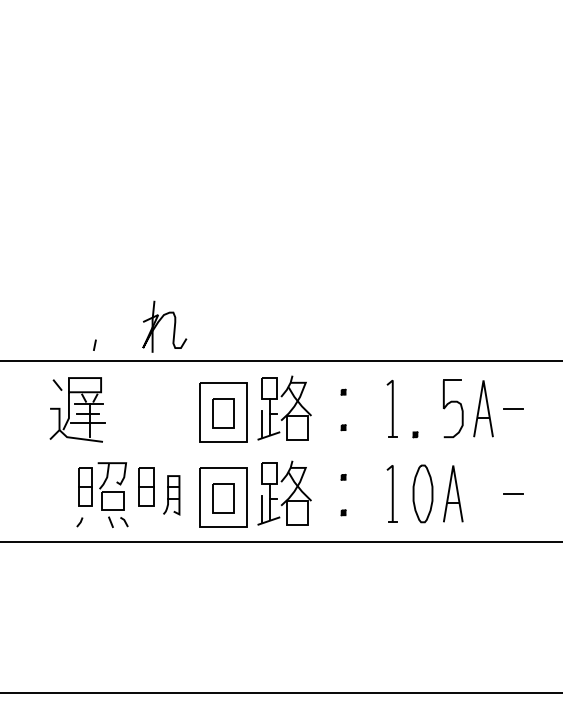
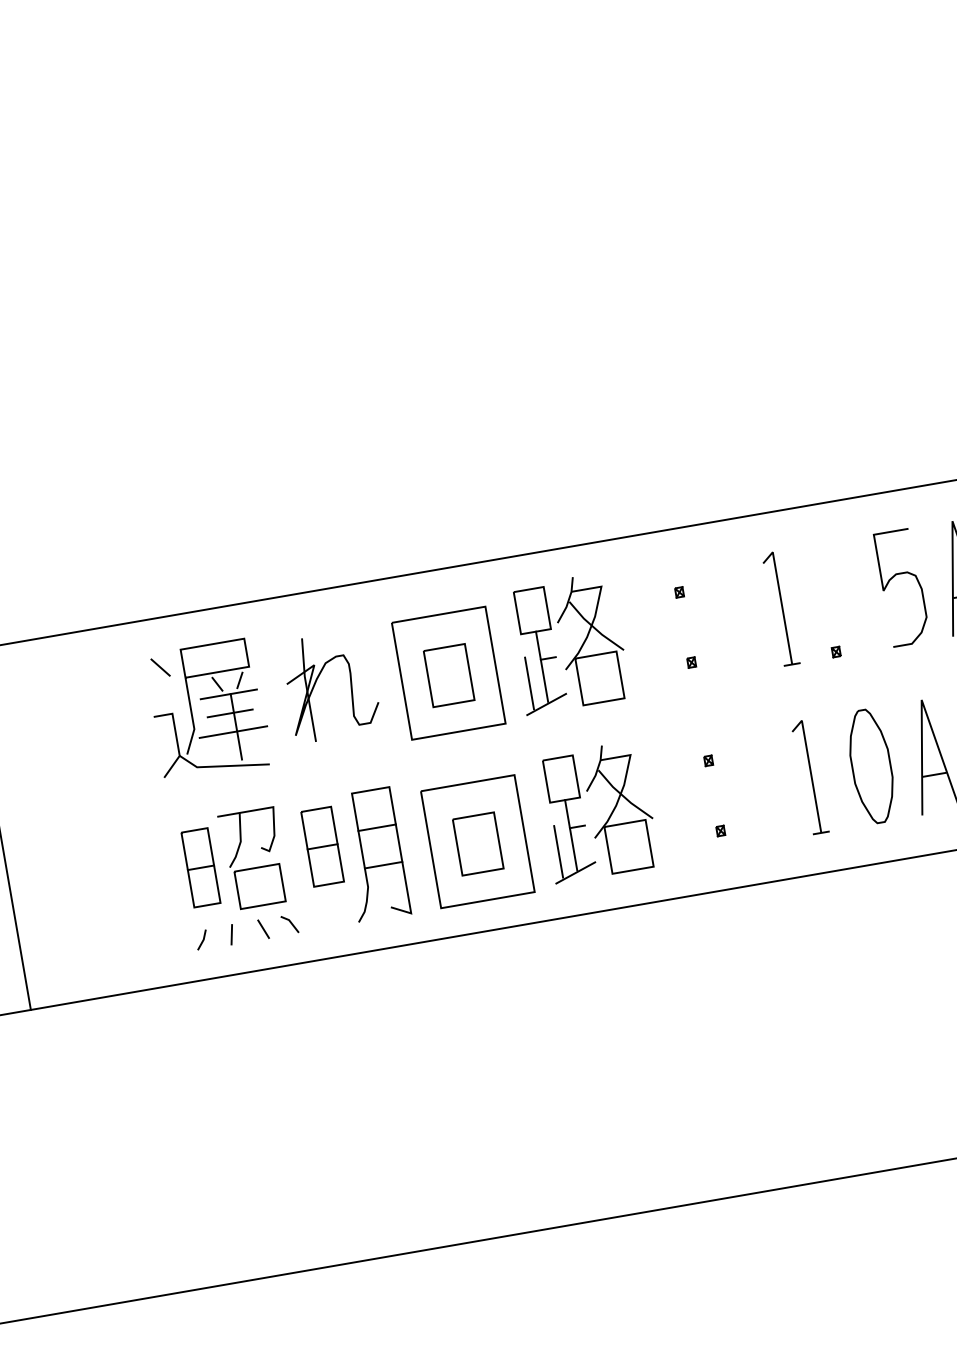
part: (159, 322) -> (319, 679), moved
line: (94, 344) -> (230, 933), moved
part: (77, 409) -> (208, 708), moved
part: (171, 495) -> (374, 855), size x1.67

